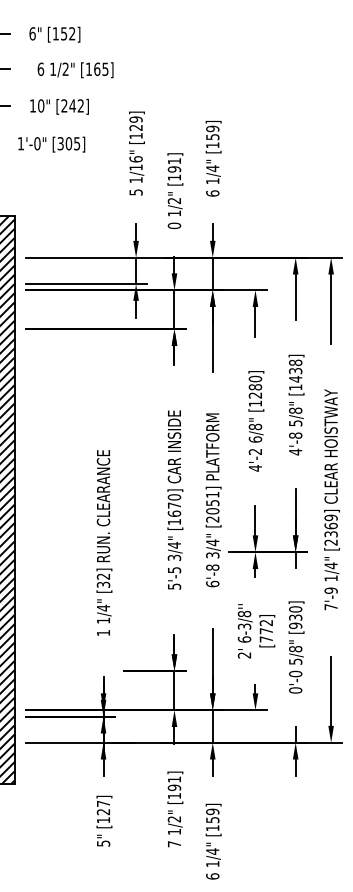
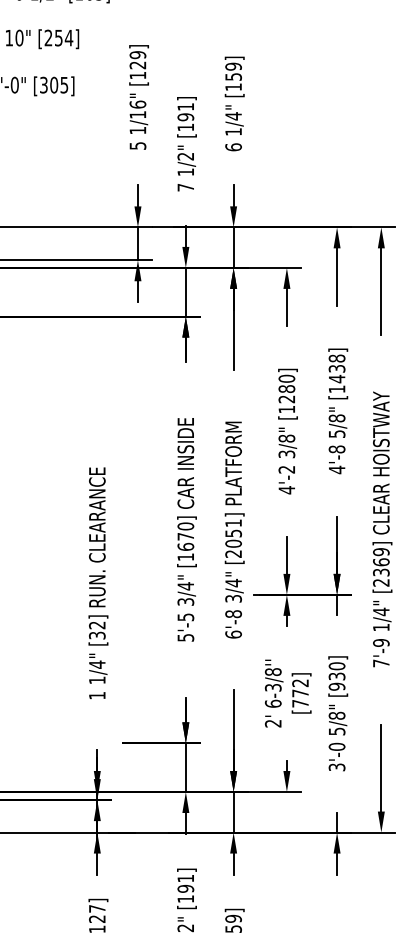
text: (76, 105) -> (63, 37), [242] -> [254]
text: (174, 225) -> (185, 187), 0 -> 7
text: (255, 439) -> (286, 454), 6/8" -> 3/8"
text: (295, 690) -> (336, 767), 0'-0 -> 3'-0

